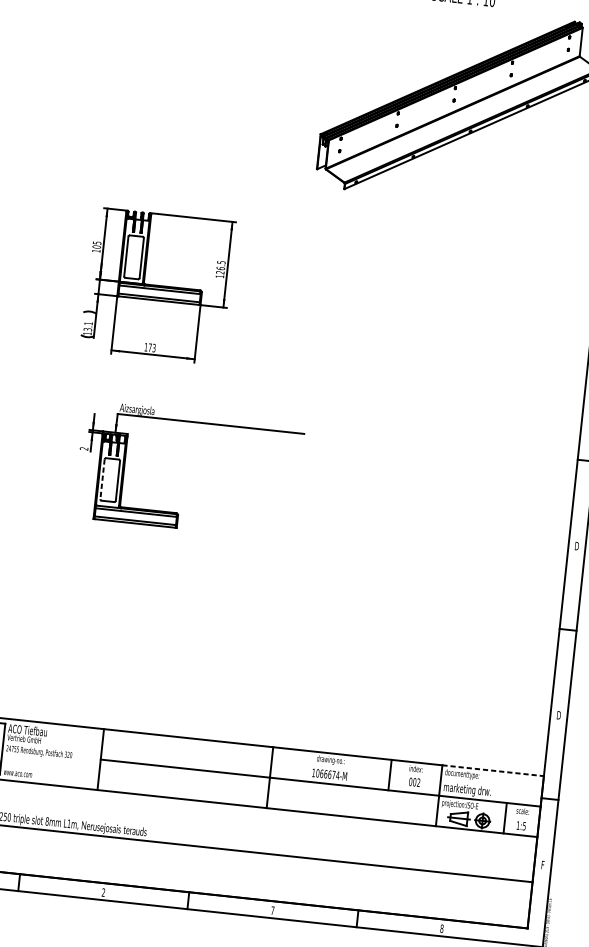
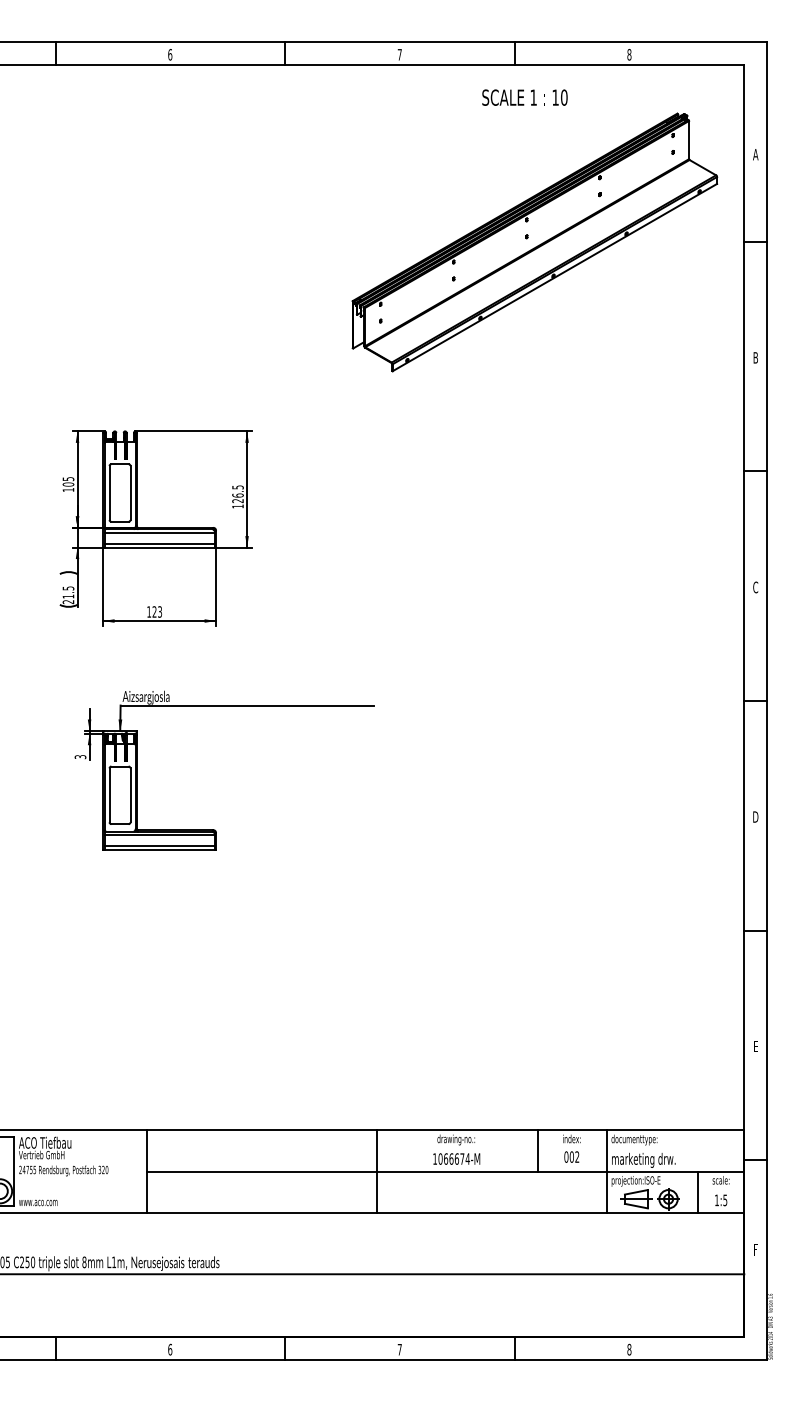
text: (88, 328) -> (68, 595), 13.1 -> 21.5
text: (150, 347) -> (154, 611), 173 -> 123
text: (84, 449) -> (80, 757), 2 -> 3
line: (102, 479) -> (109, 795), dashed -> solid
text: (558, 715) -> (755, 1046), D -> E
line: (493, 770) -> (675, 1130), dashed -> solid
text: (103, 892) -> (170, 1349), 2 -> 6

